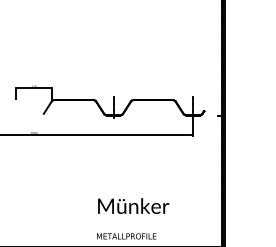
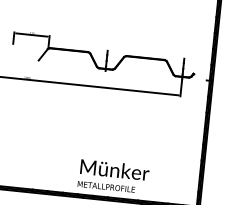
text: (133, 205) -> (114, 169), moved

